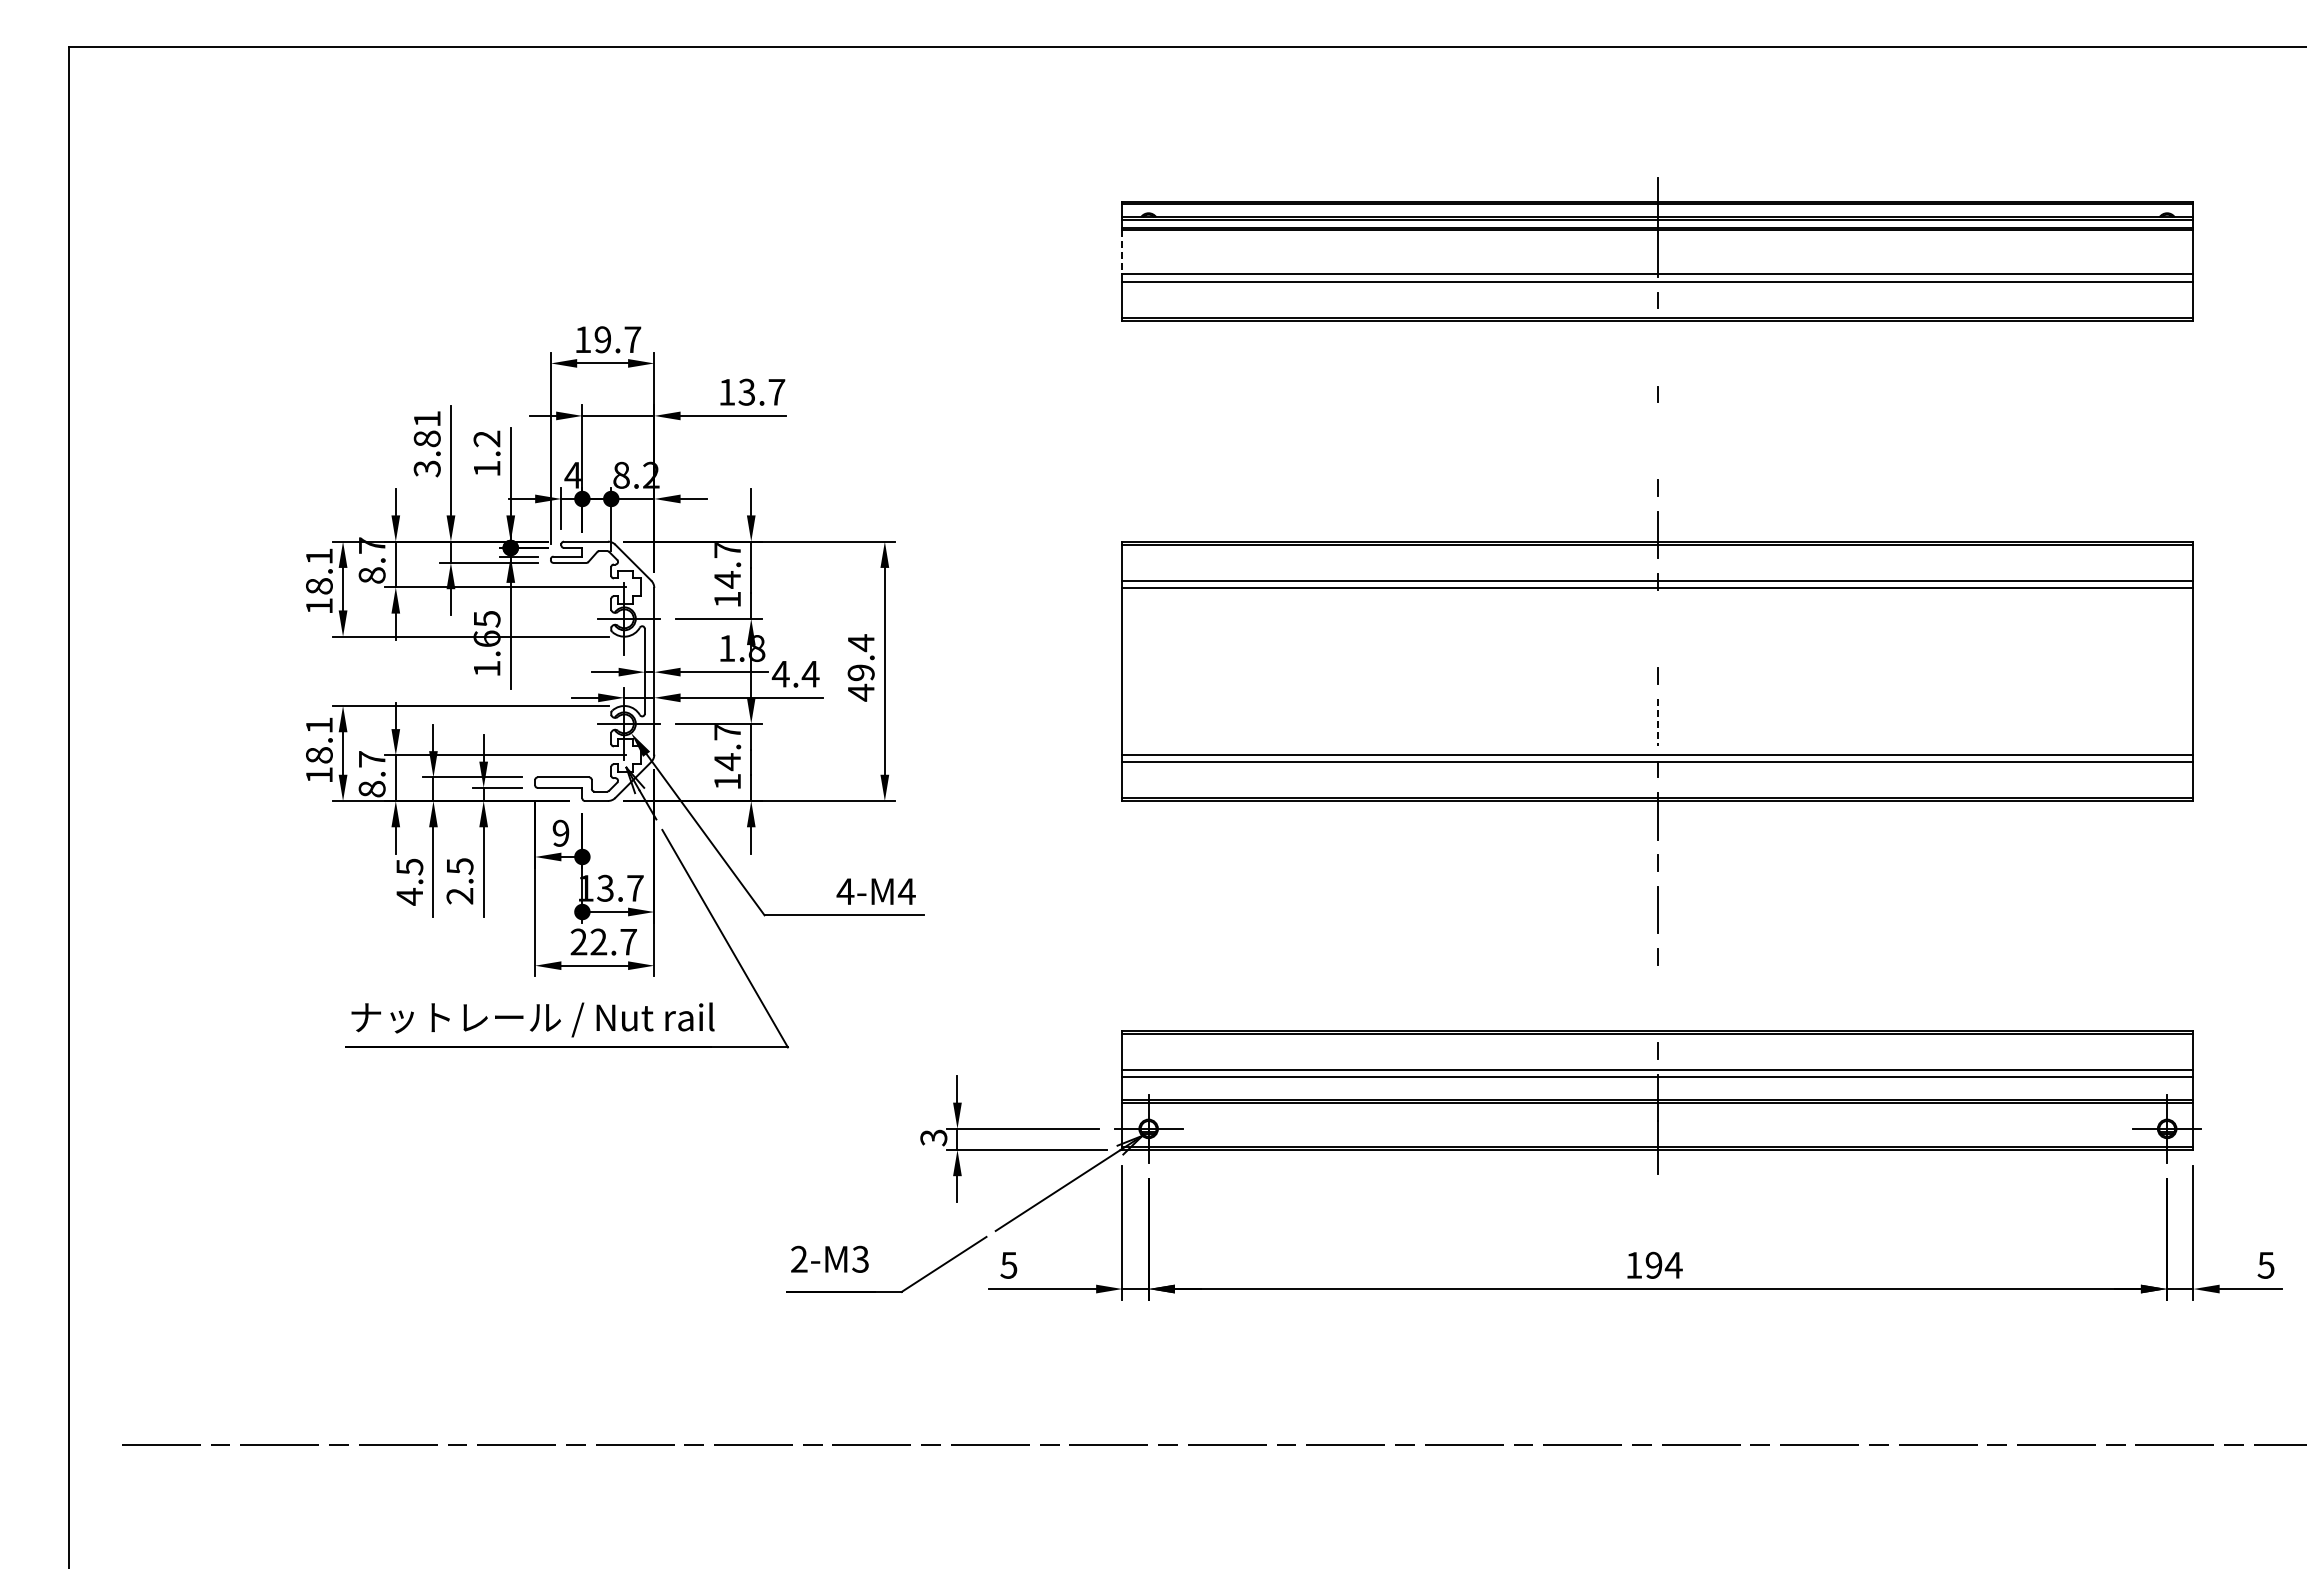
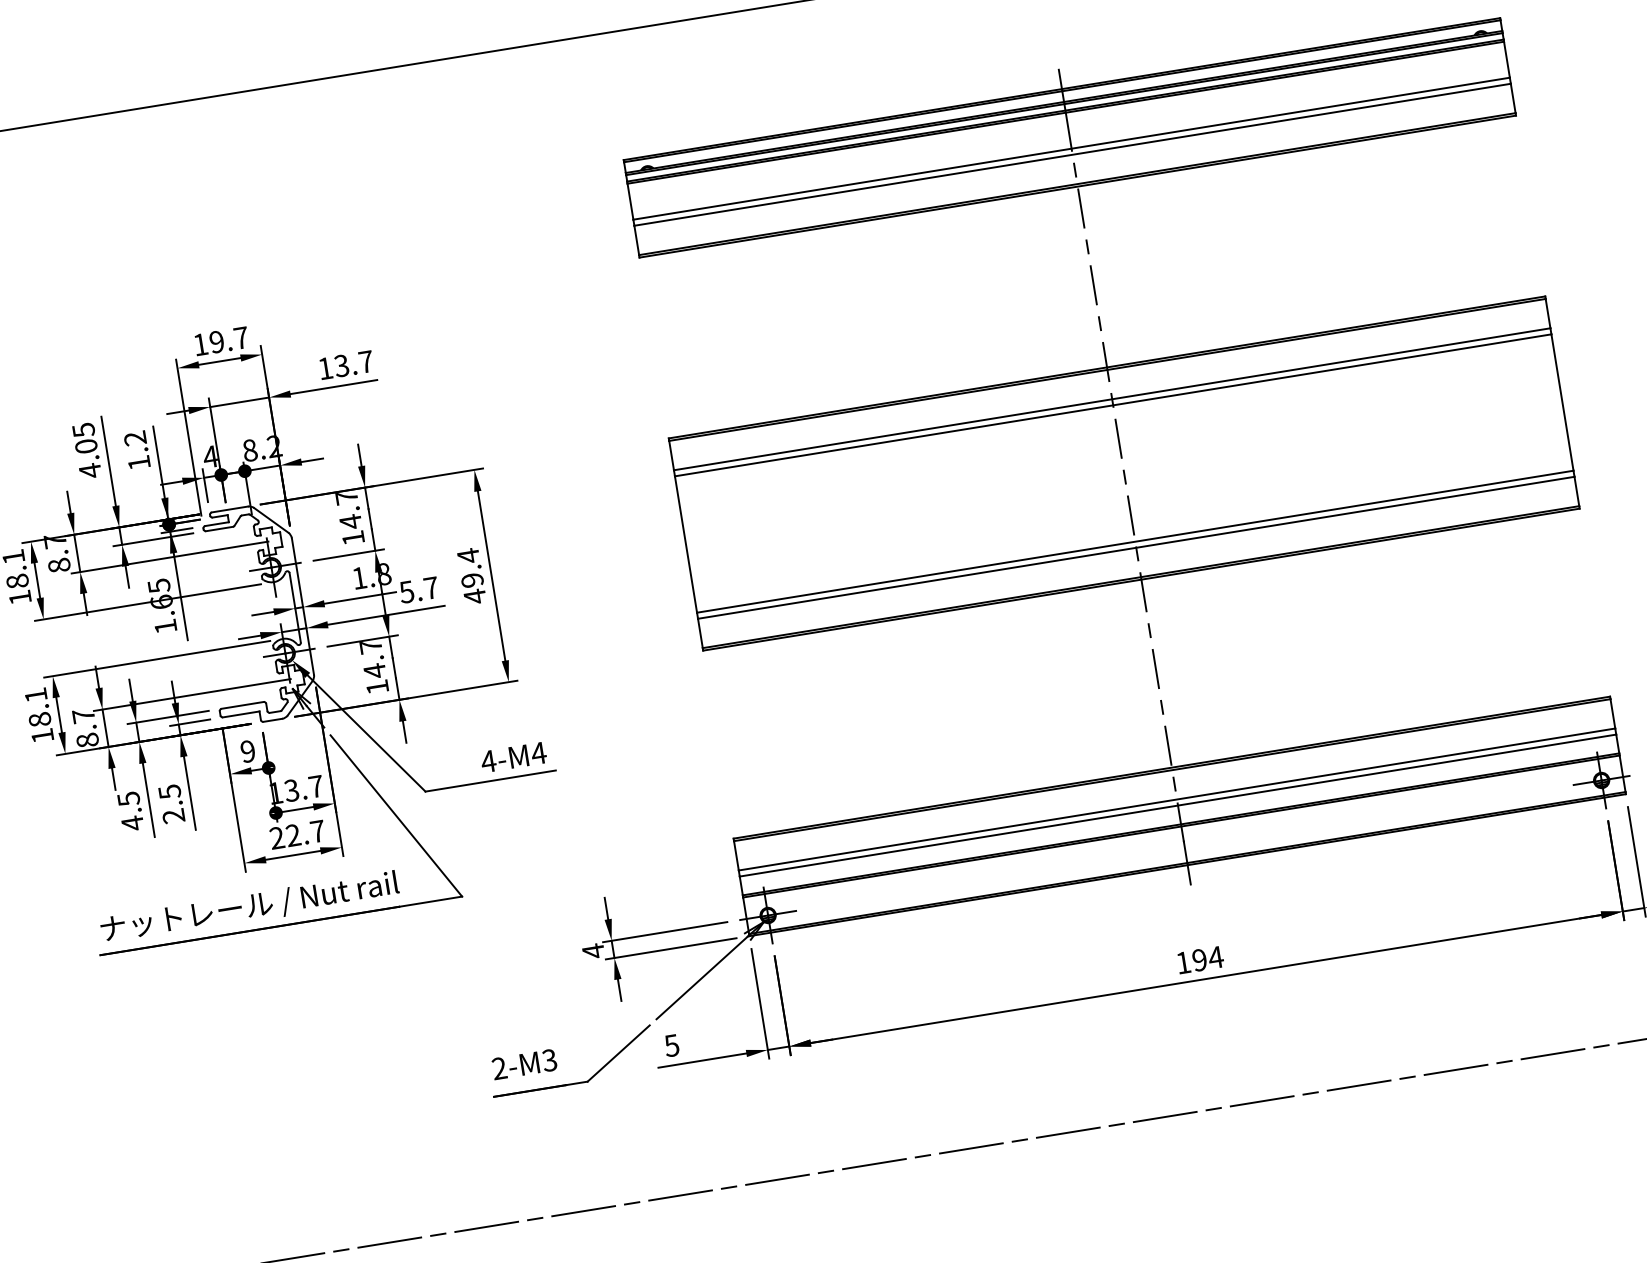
line: (1122, 252) -> (630, 201), dashed -> solid
line: (1657, 347) -> (1080, 208), added
line: (1657, 441) -> (1093, 285), added
text: (426, 444) -> (86, 451), 3.81 -> 4.05
line: (1657, 628) -> (1118, 438), added
text: (795, 674) -> (418, 590), 4.4 -> 5.7
line: (1657, 723) -> (1130, 516), dashed -> solid
line: (1657, 1003) -> (1167, 745), added
text: (933, 1137) -> (593, 951), 3 -> 4

